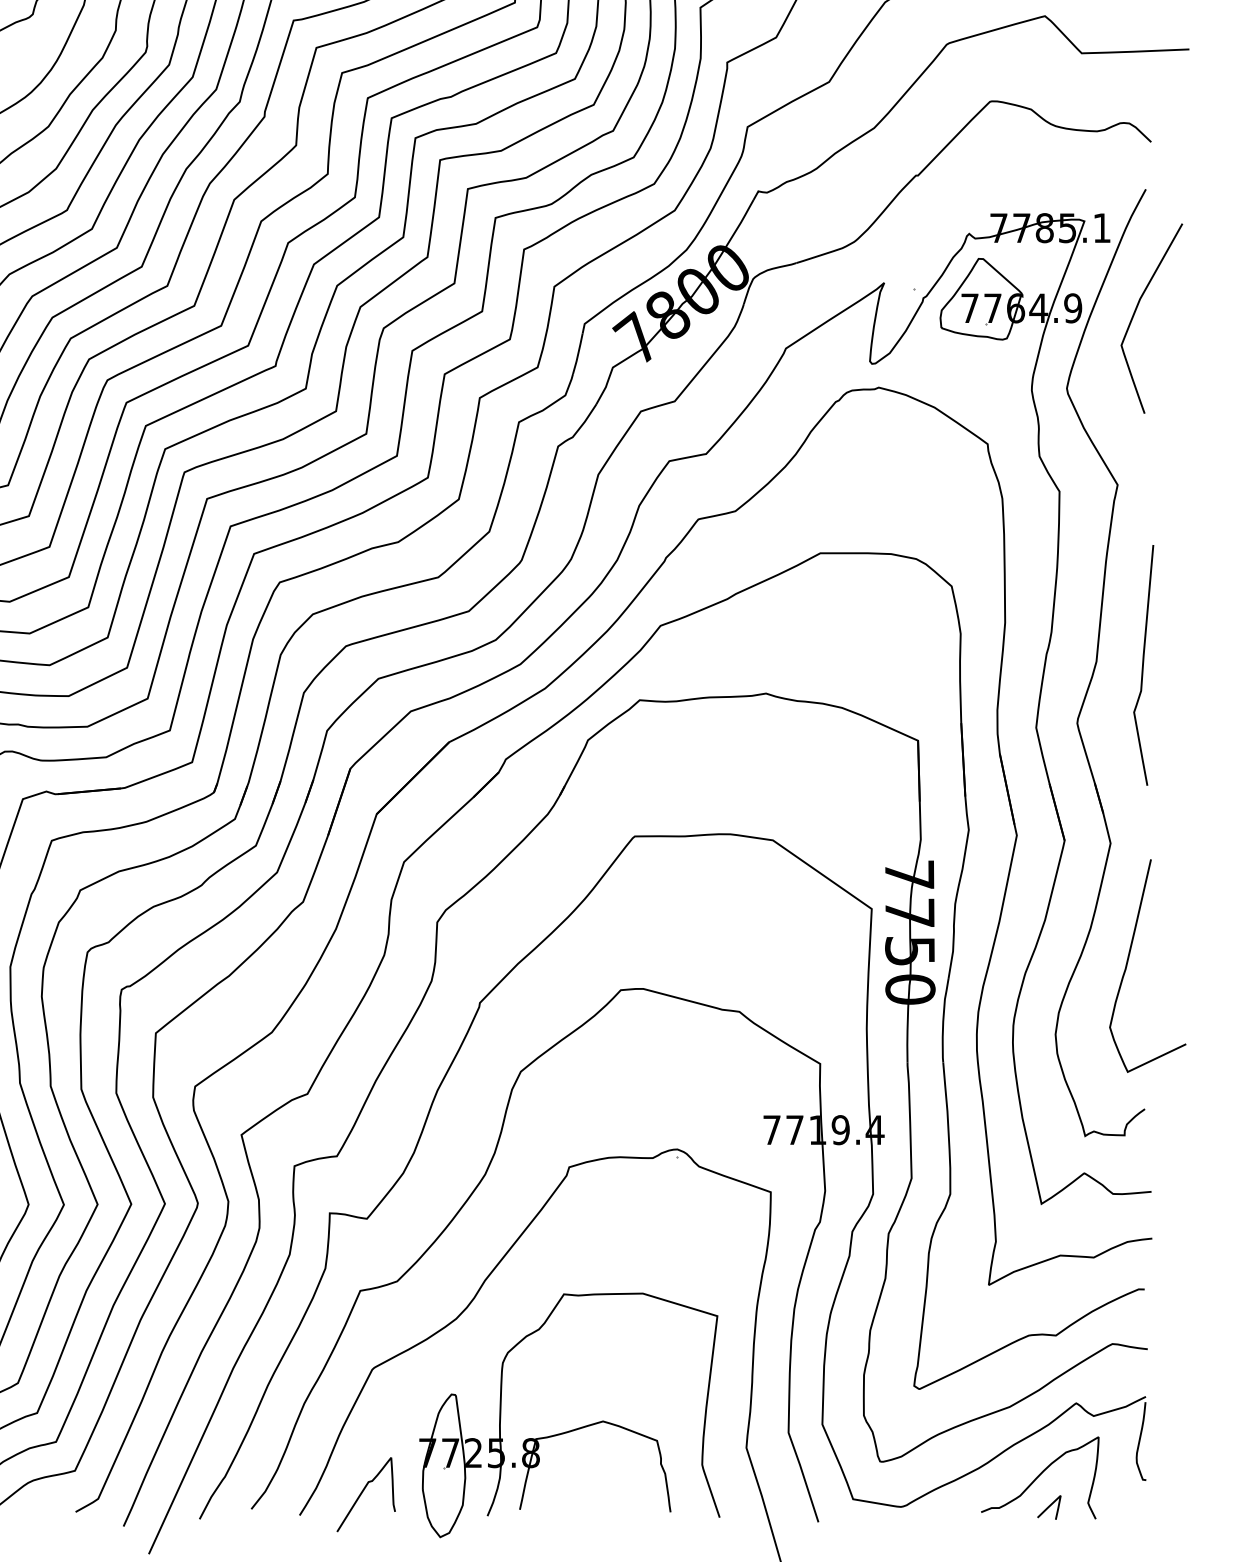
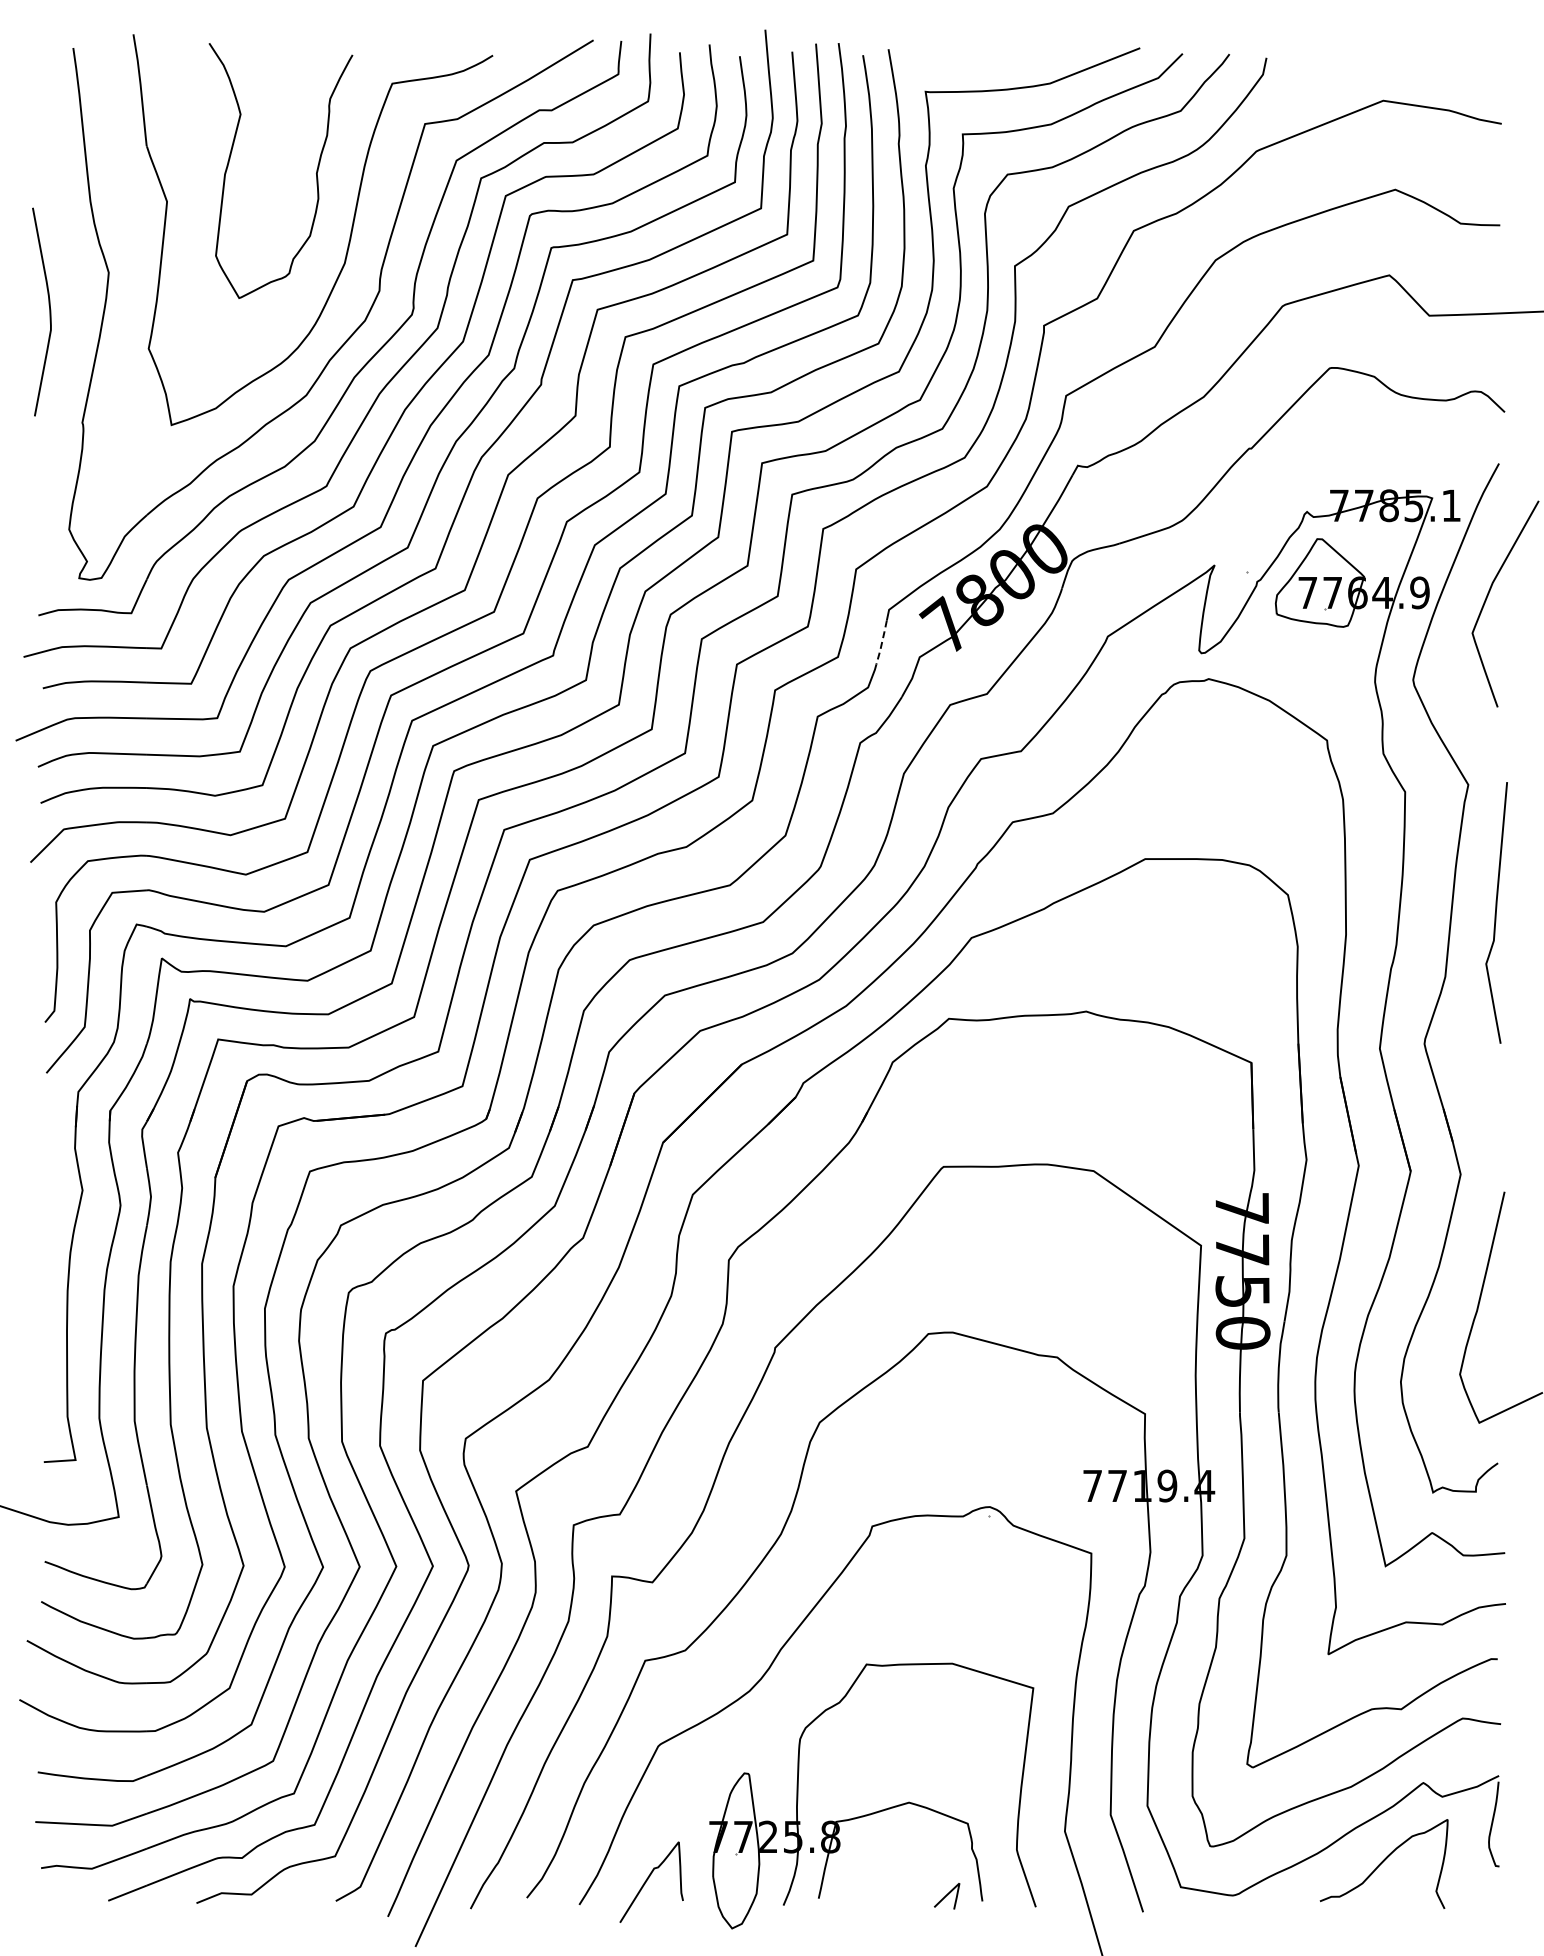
line: (577, 354) -> (881, 643), solid -> dashed
curve: (1143, 664) -> (1496, 912), moved
line: (1049, 1506) -> (947, 1895), moved

